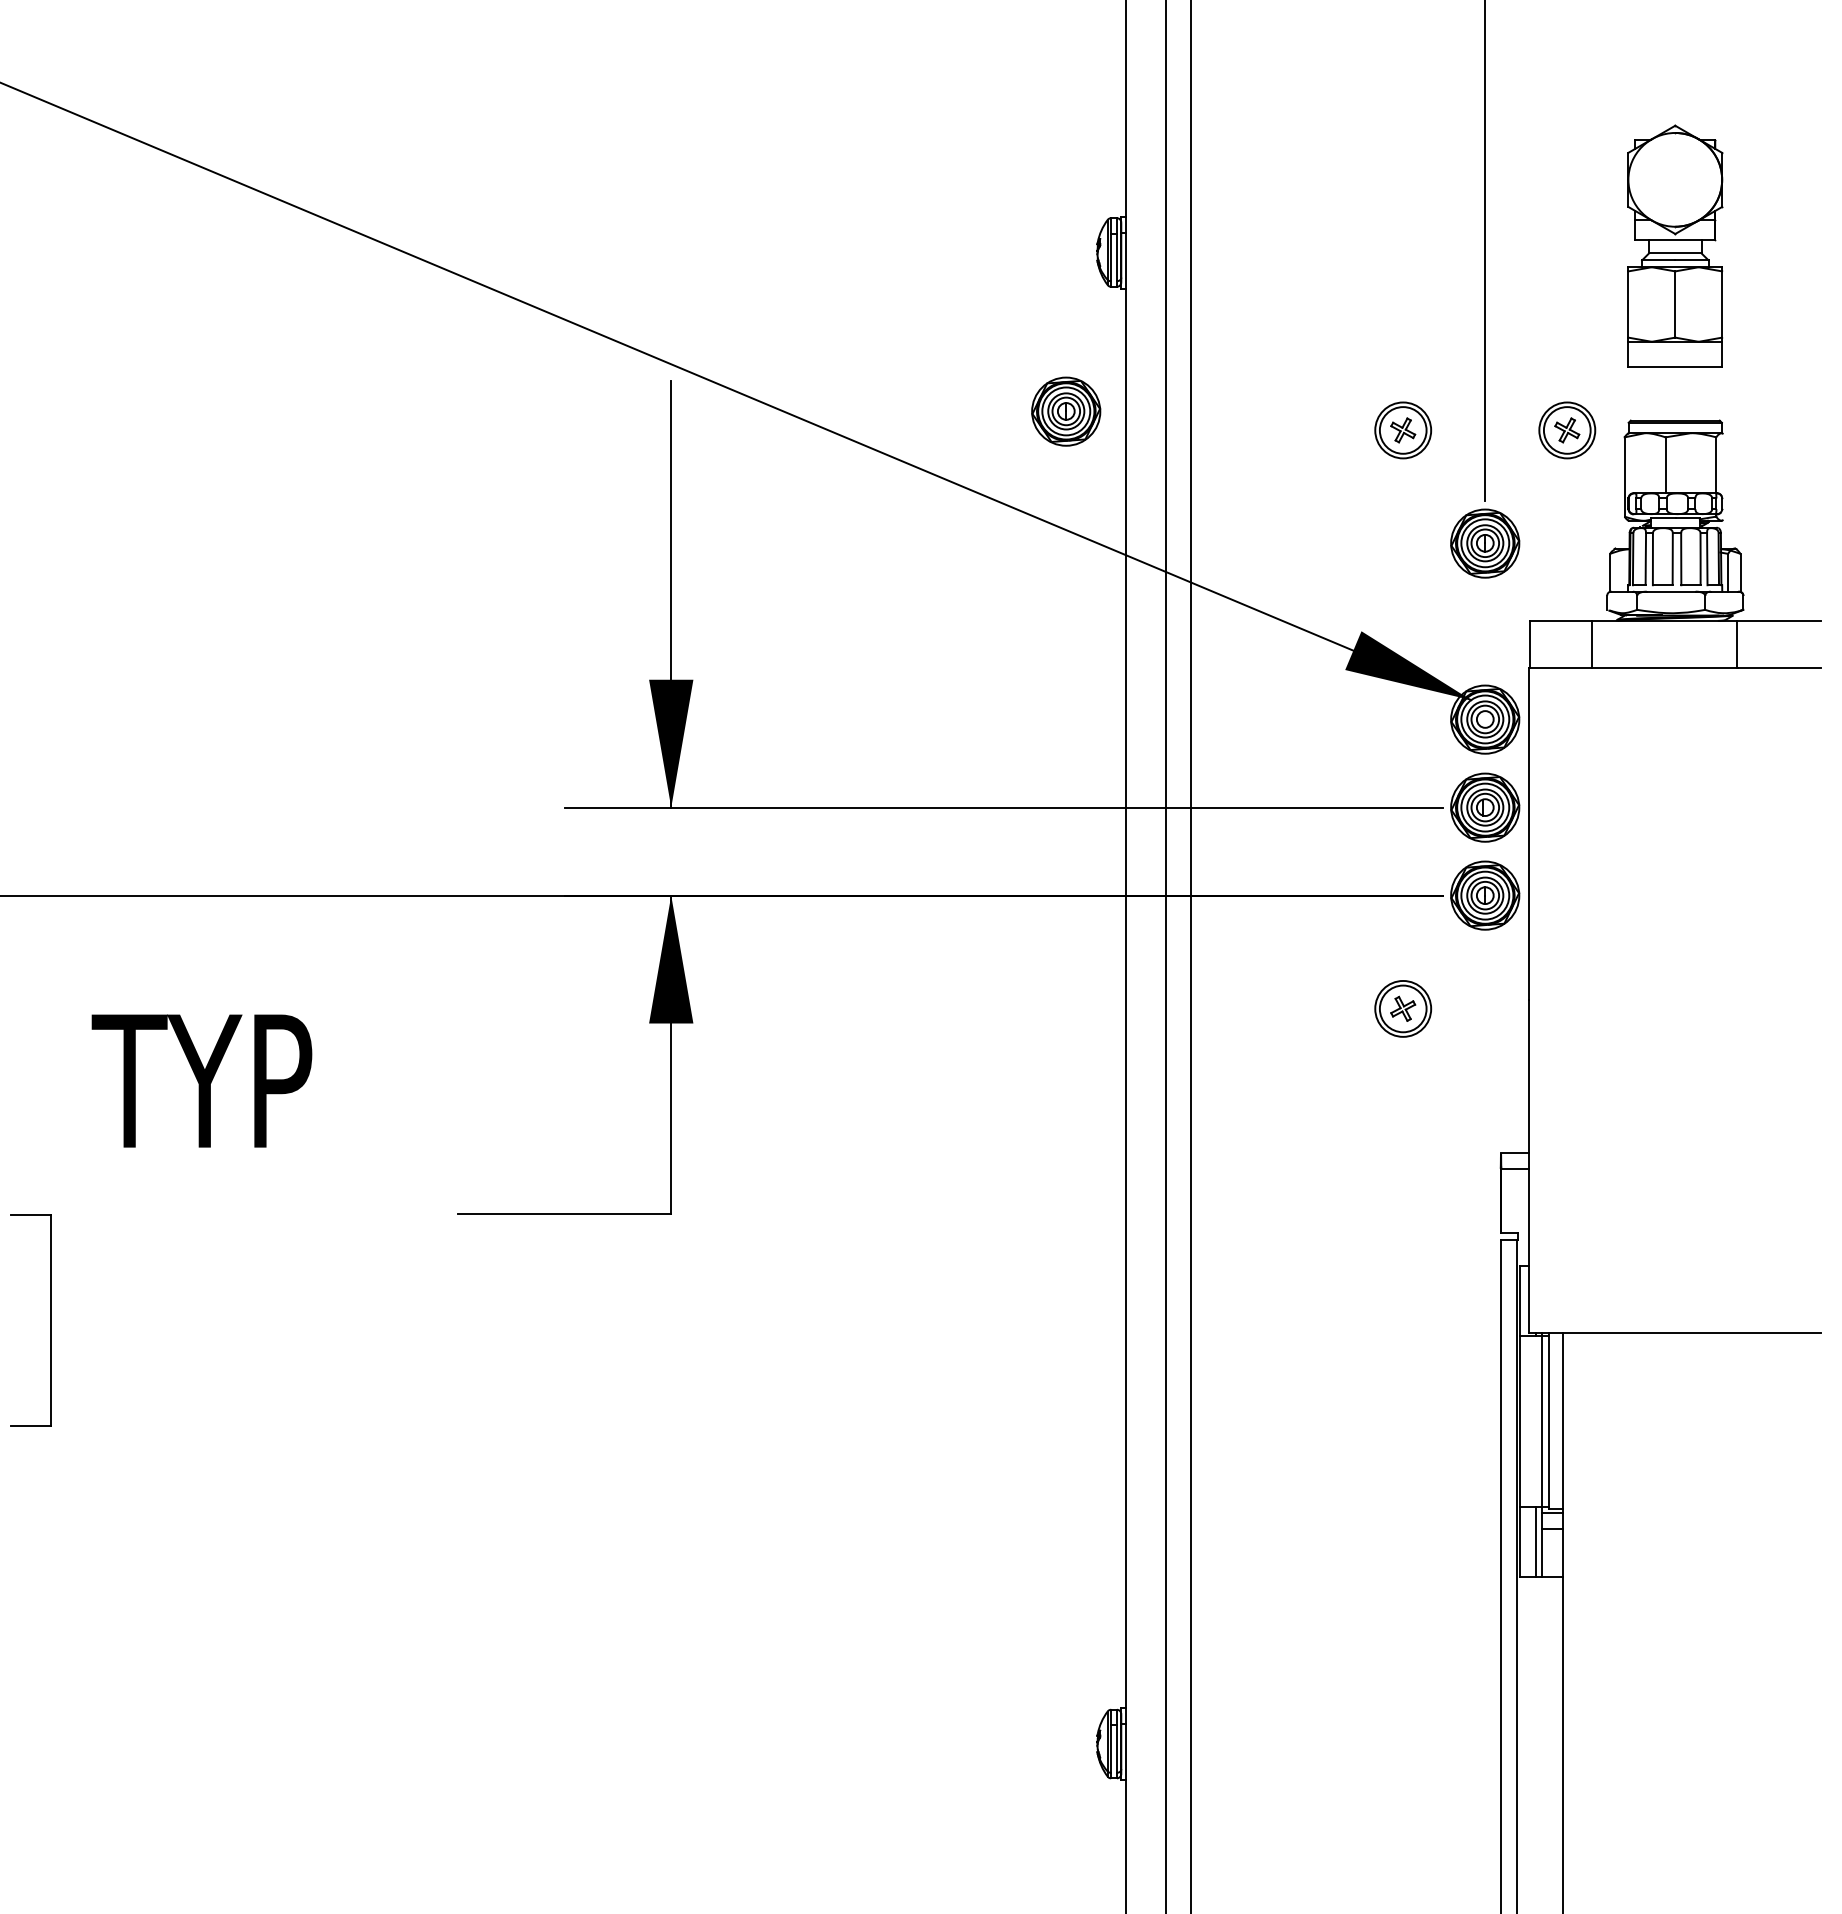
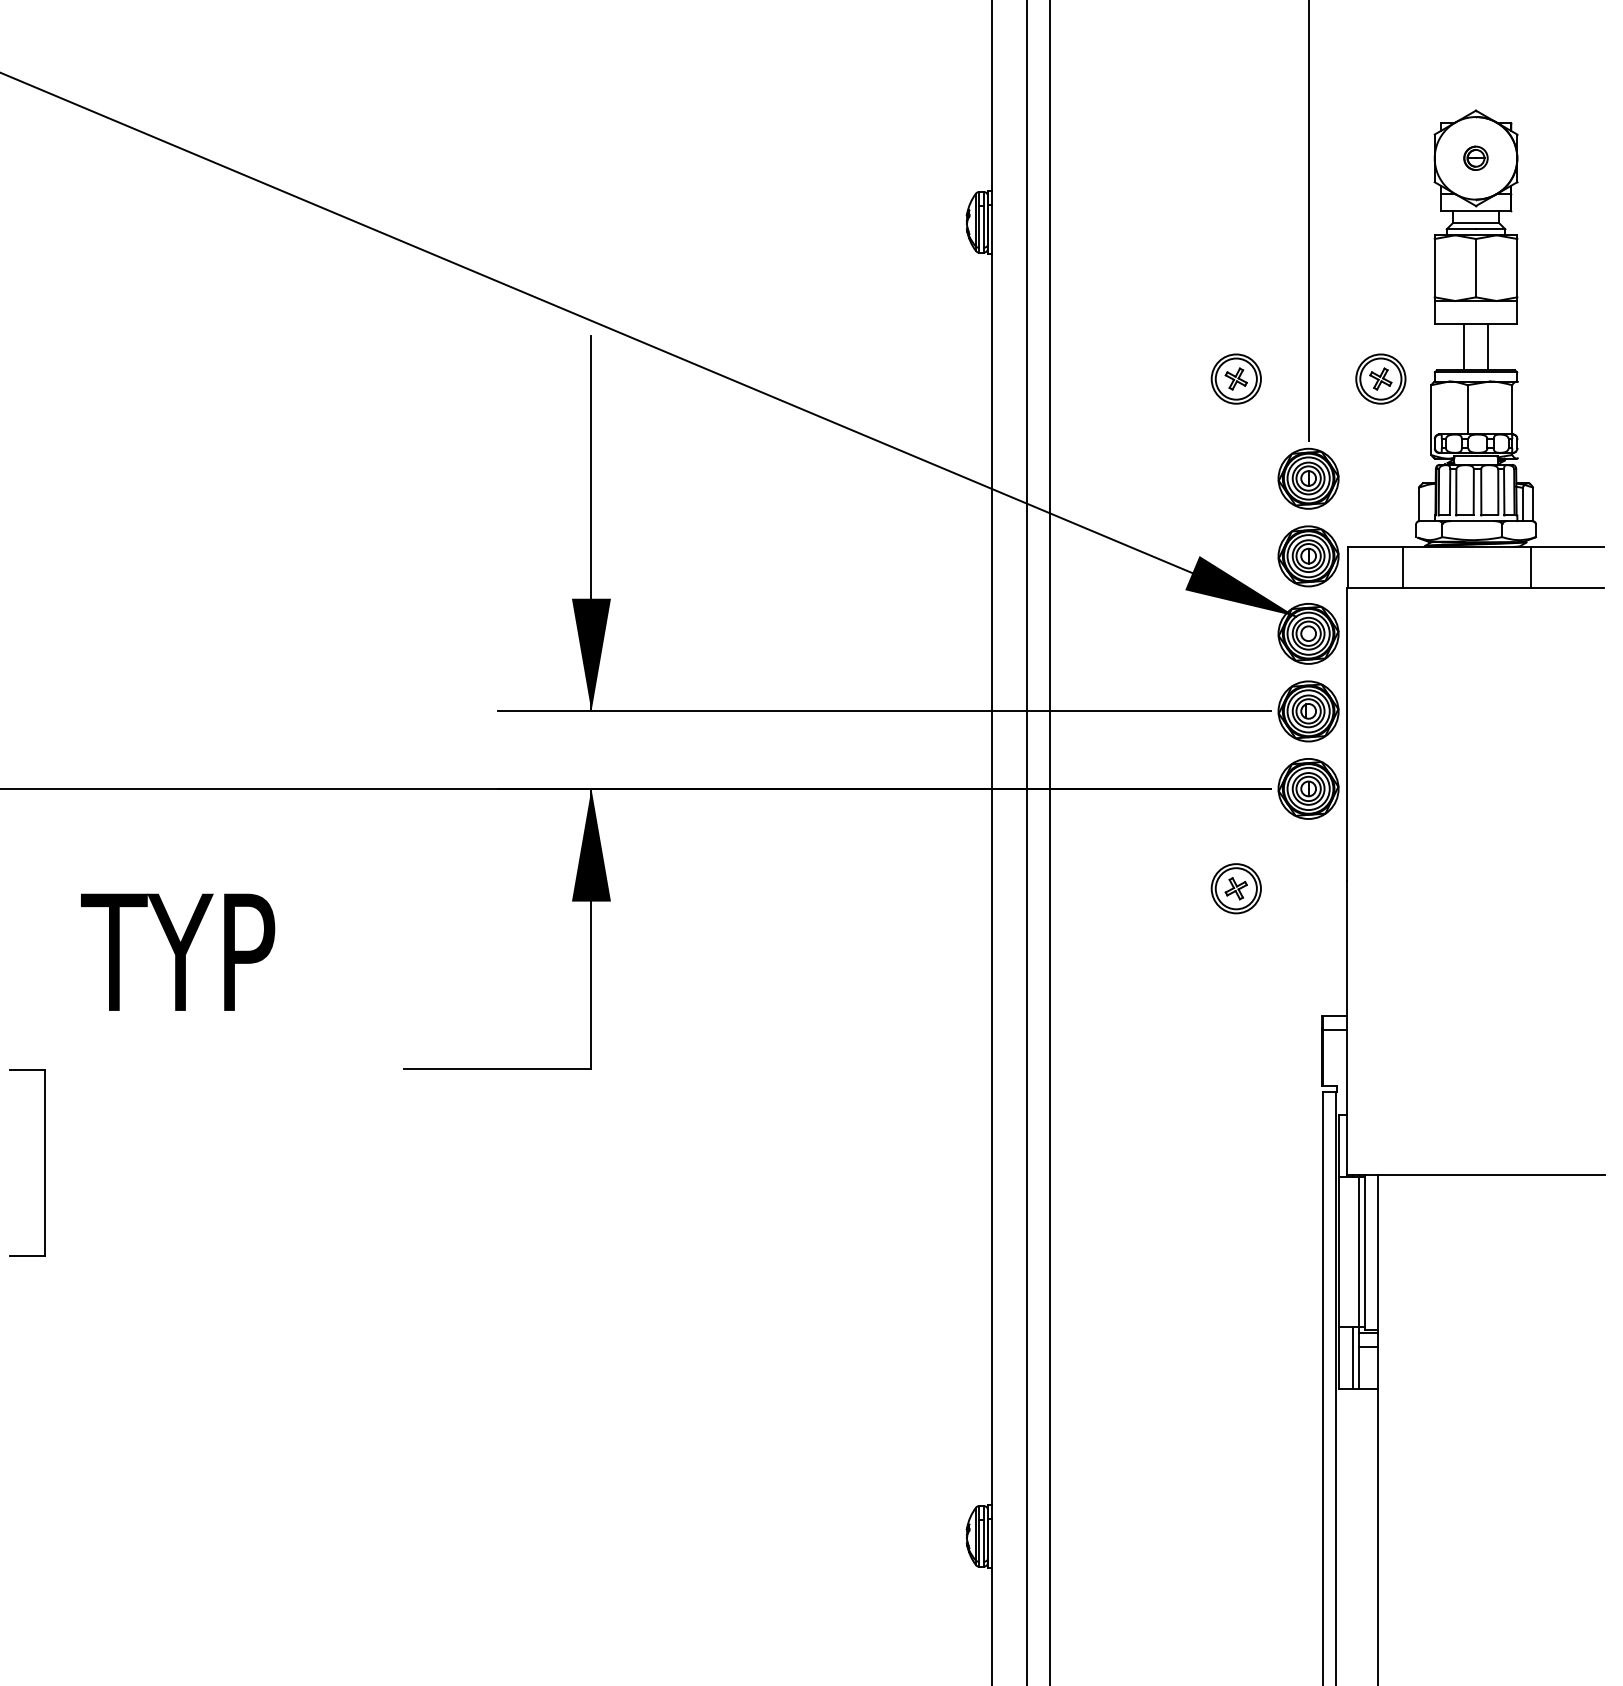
part: (1675, 179) -> (1476, 158), added
line: (1661, 393) -> (1463, 346), added
line: (1688, 393) -> (1487, 346), added
part: (1066, 411) -> (1308, 556), moved

